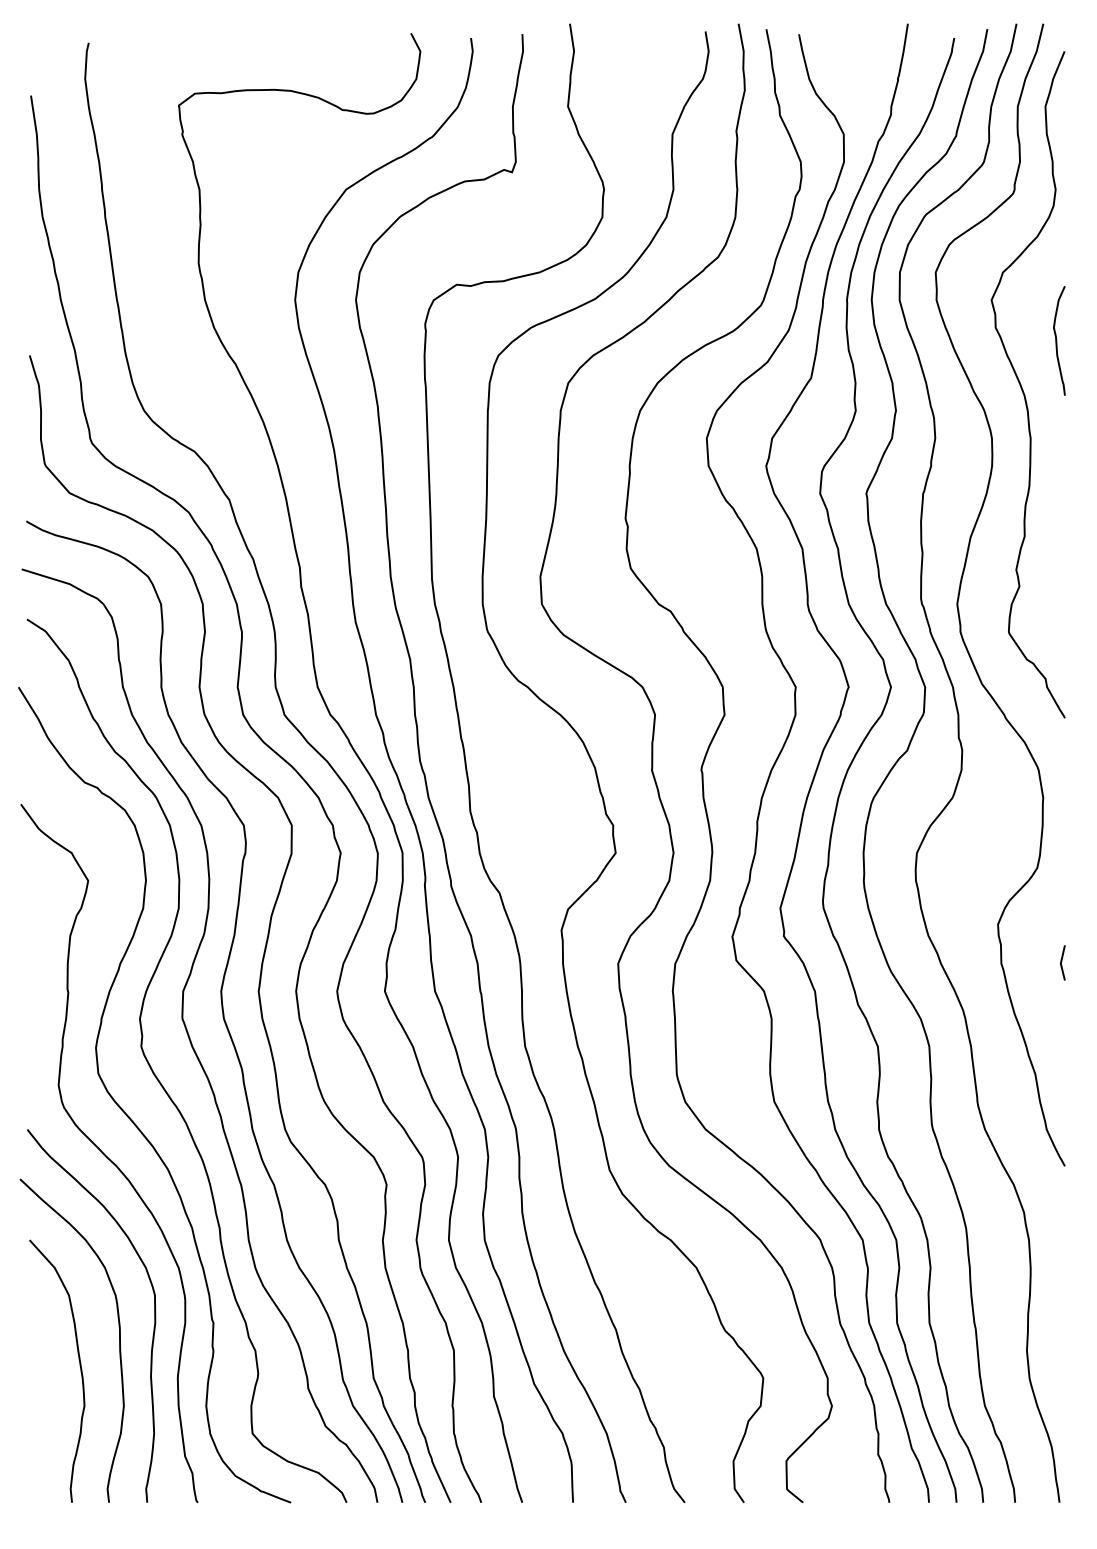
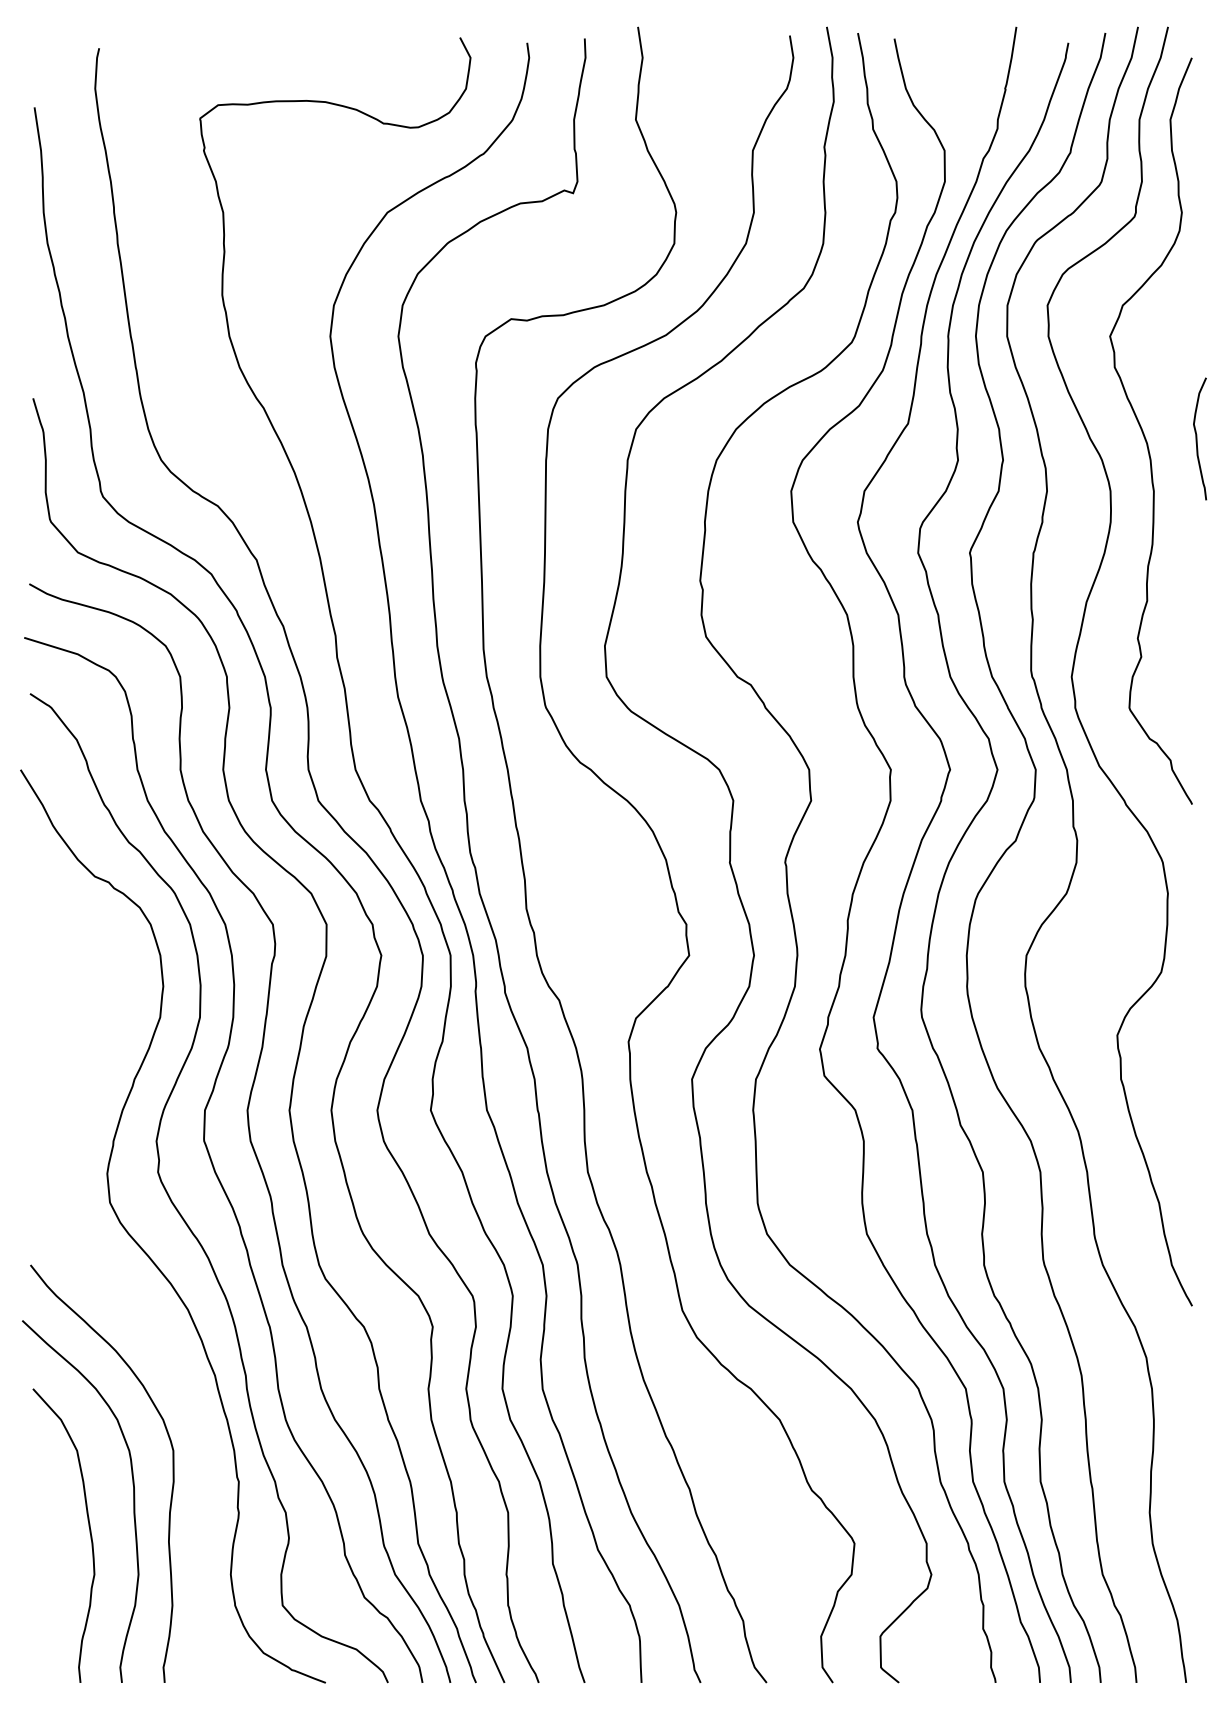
curve: (1057, 340) -> (1197, 438), moved
line: (1061, 962) -> (1188, 1078), removed
curve: (105, 1154) -> (118, 1293), removed

